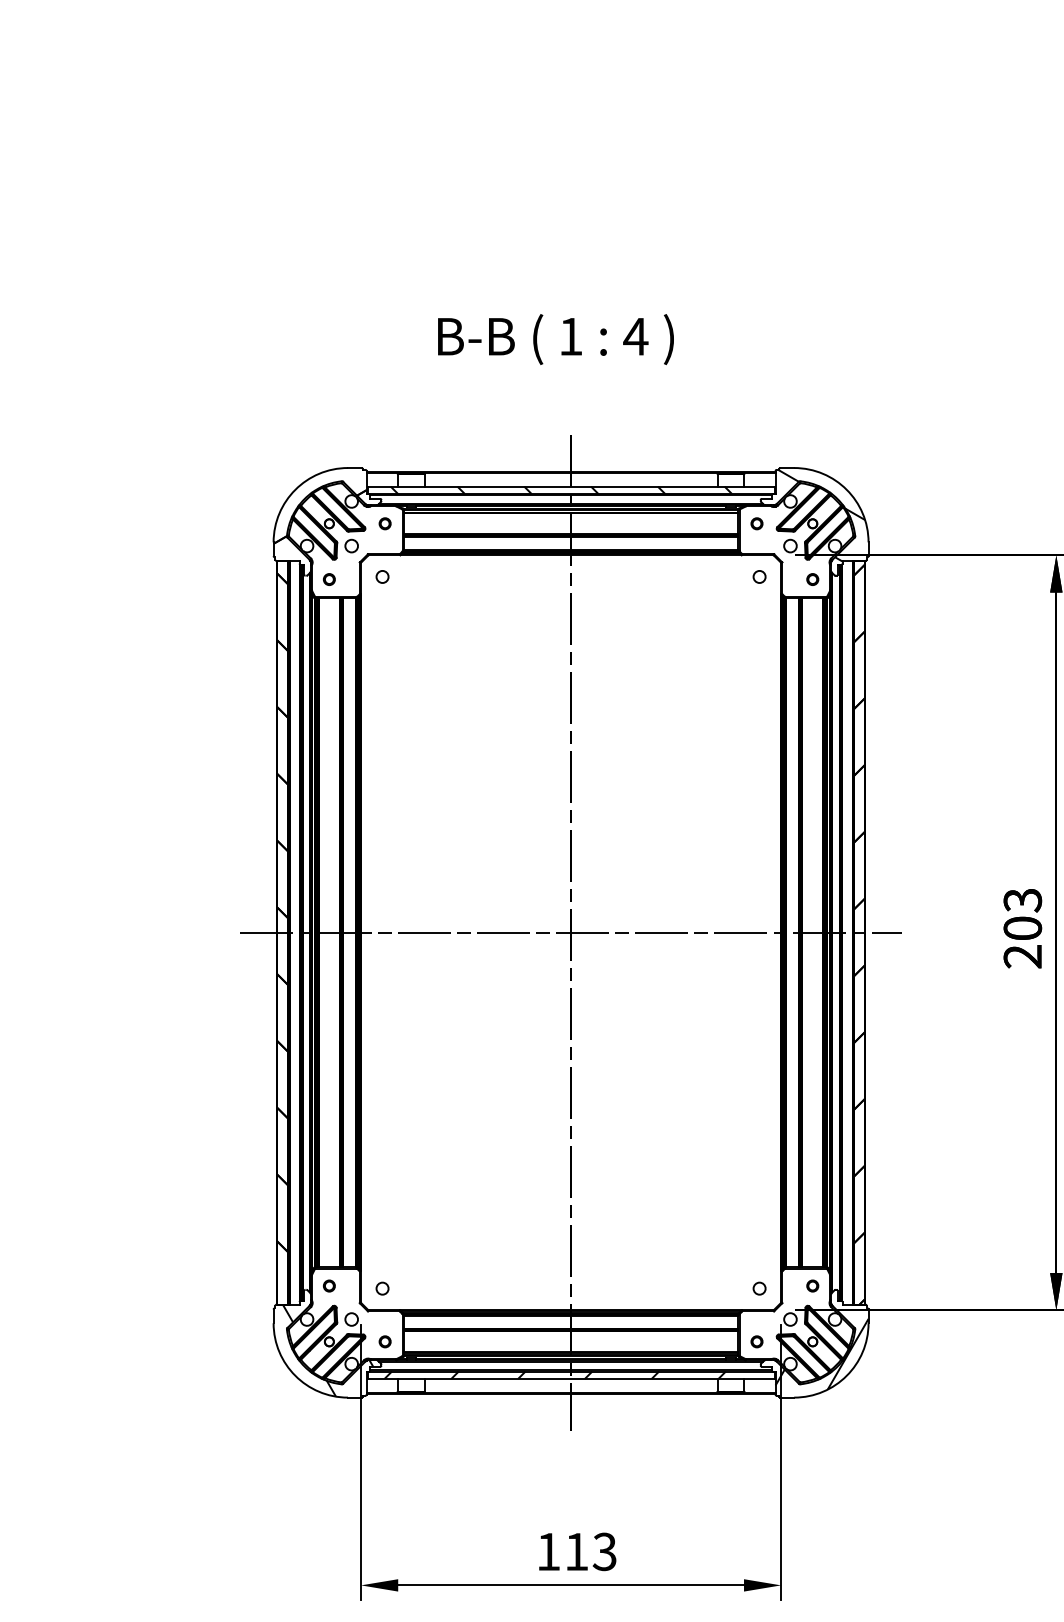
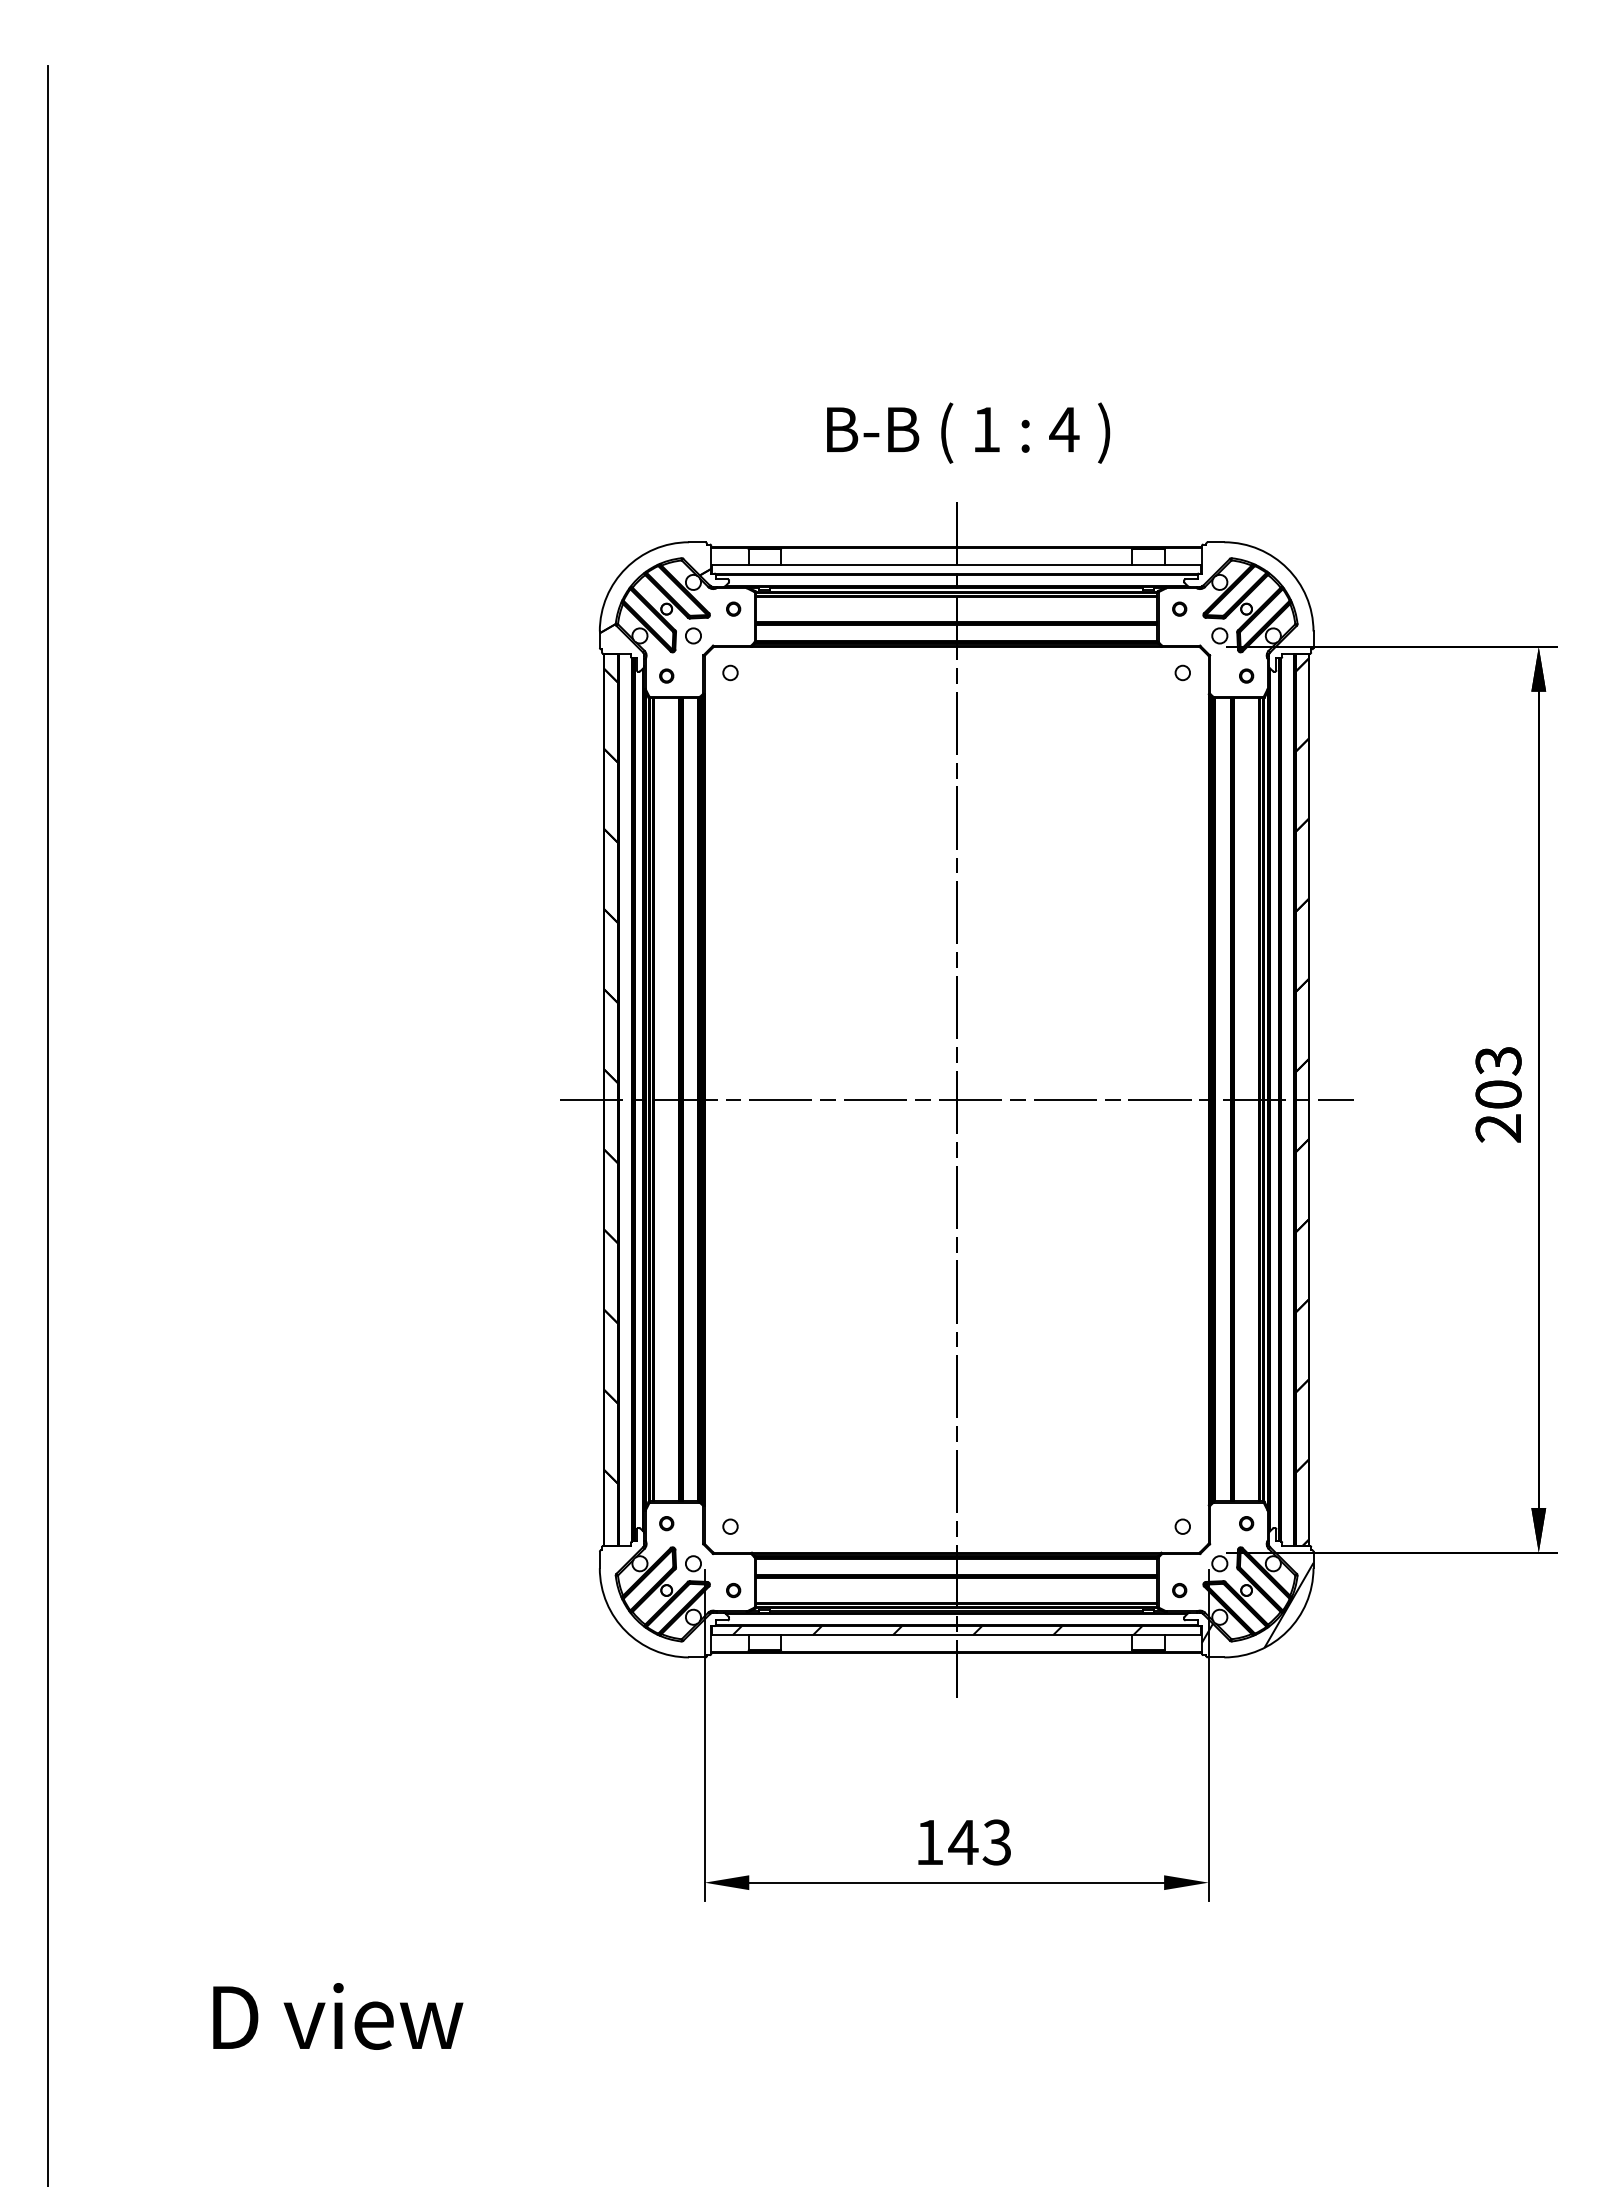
text: (555, 338) -> (968, 432), moved
hatch: (560, 489) -> (944, 568), removed
hatch: (821, 515) -> (1257, 599), removed
hatch: (327, 1350) -> (664, 1600), removed
text: (576, 1551) -> (963, 1842), 113 -> 143

